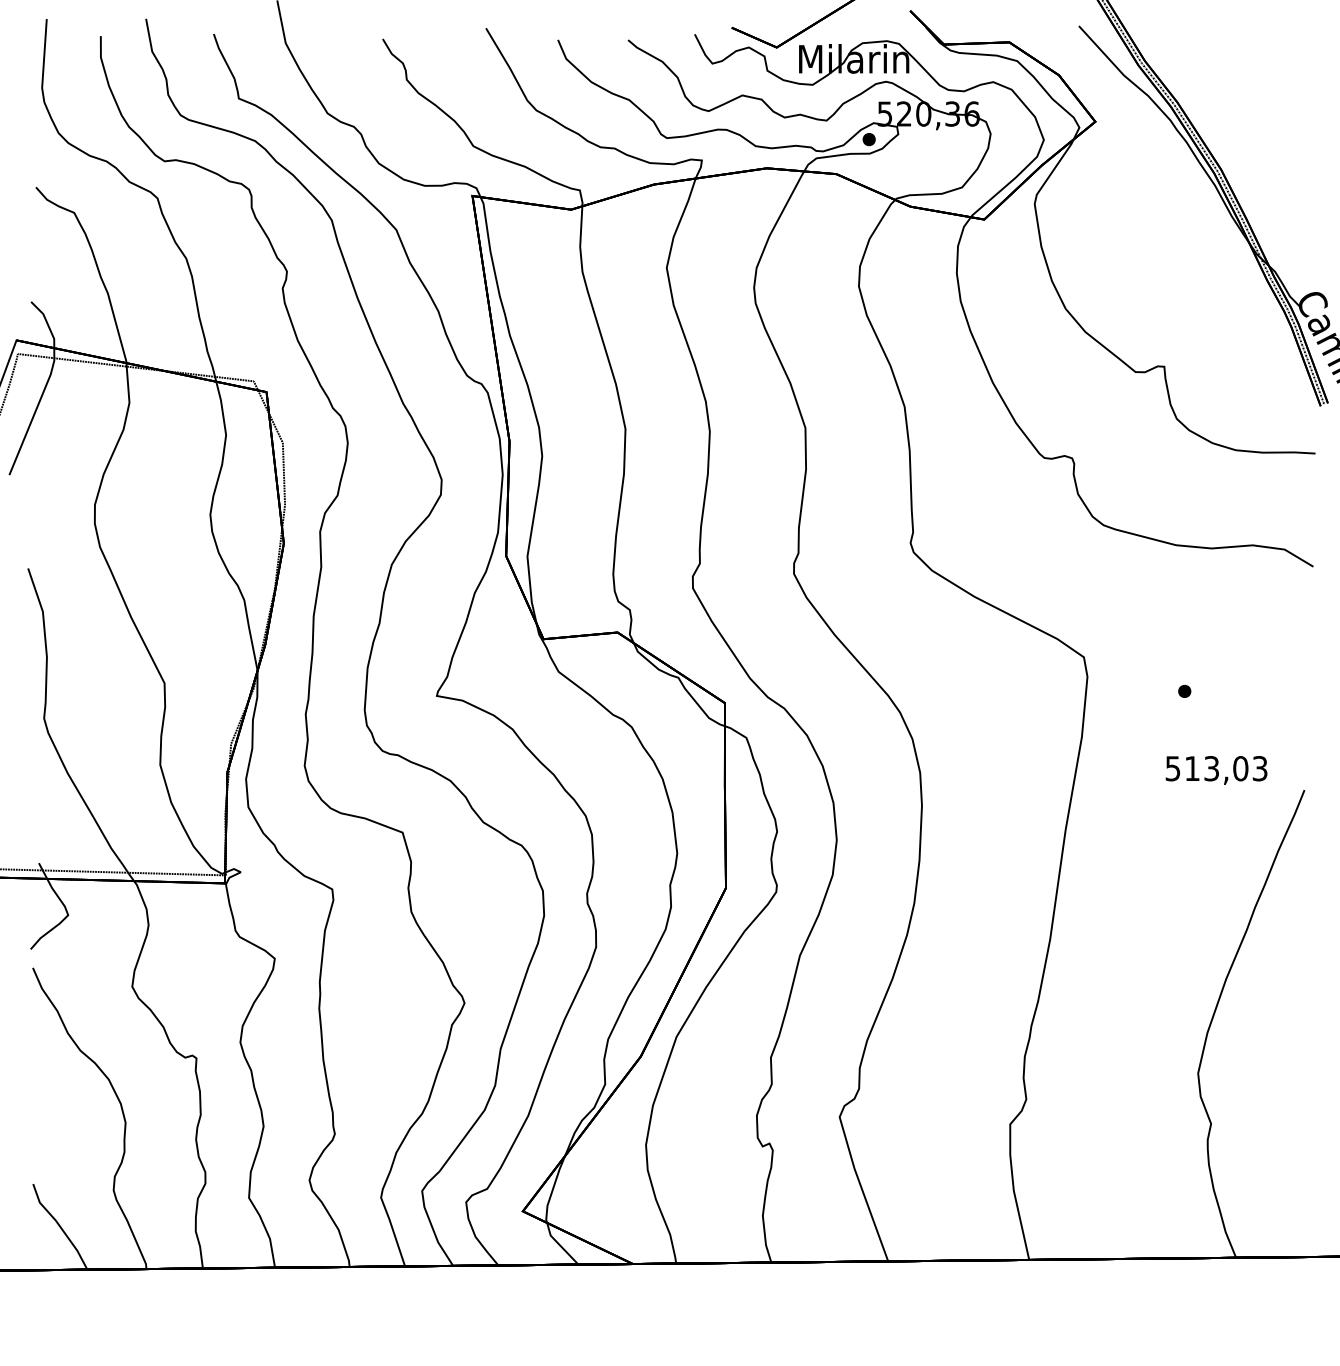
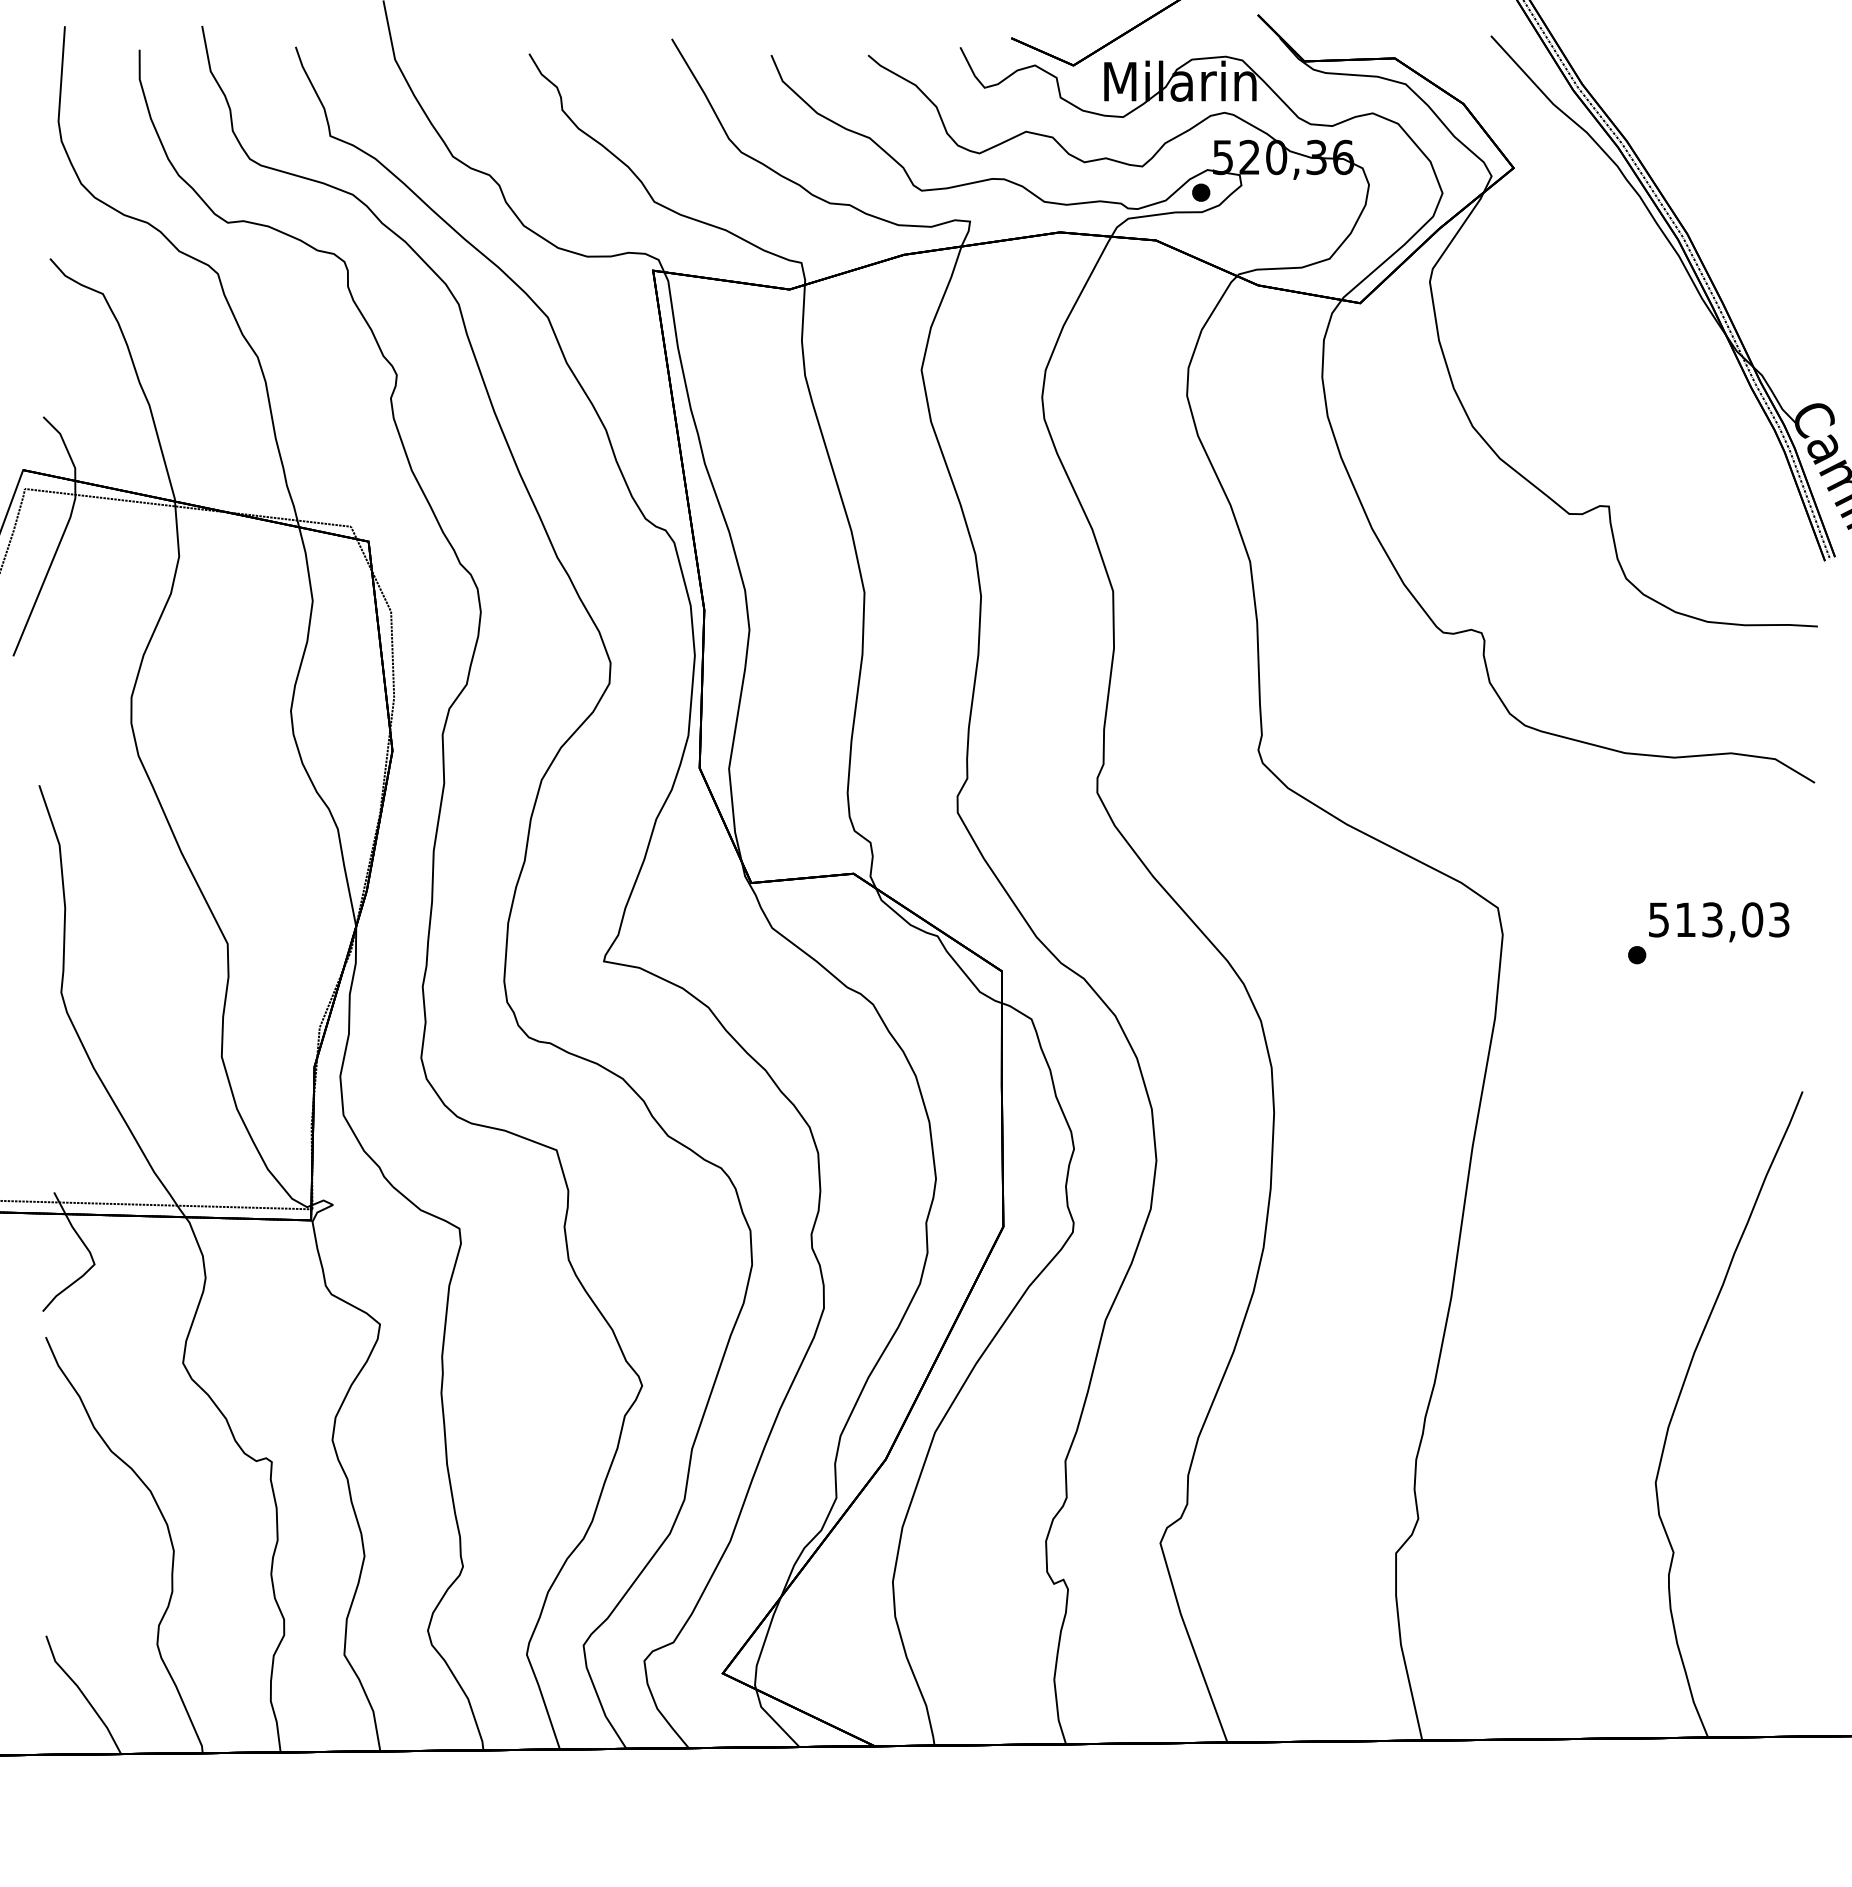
text: (1216, 770) -> (1719, 922), moved

